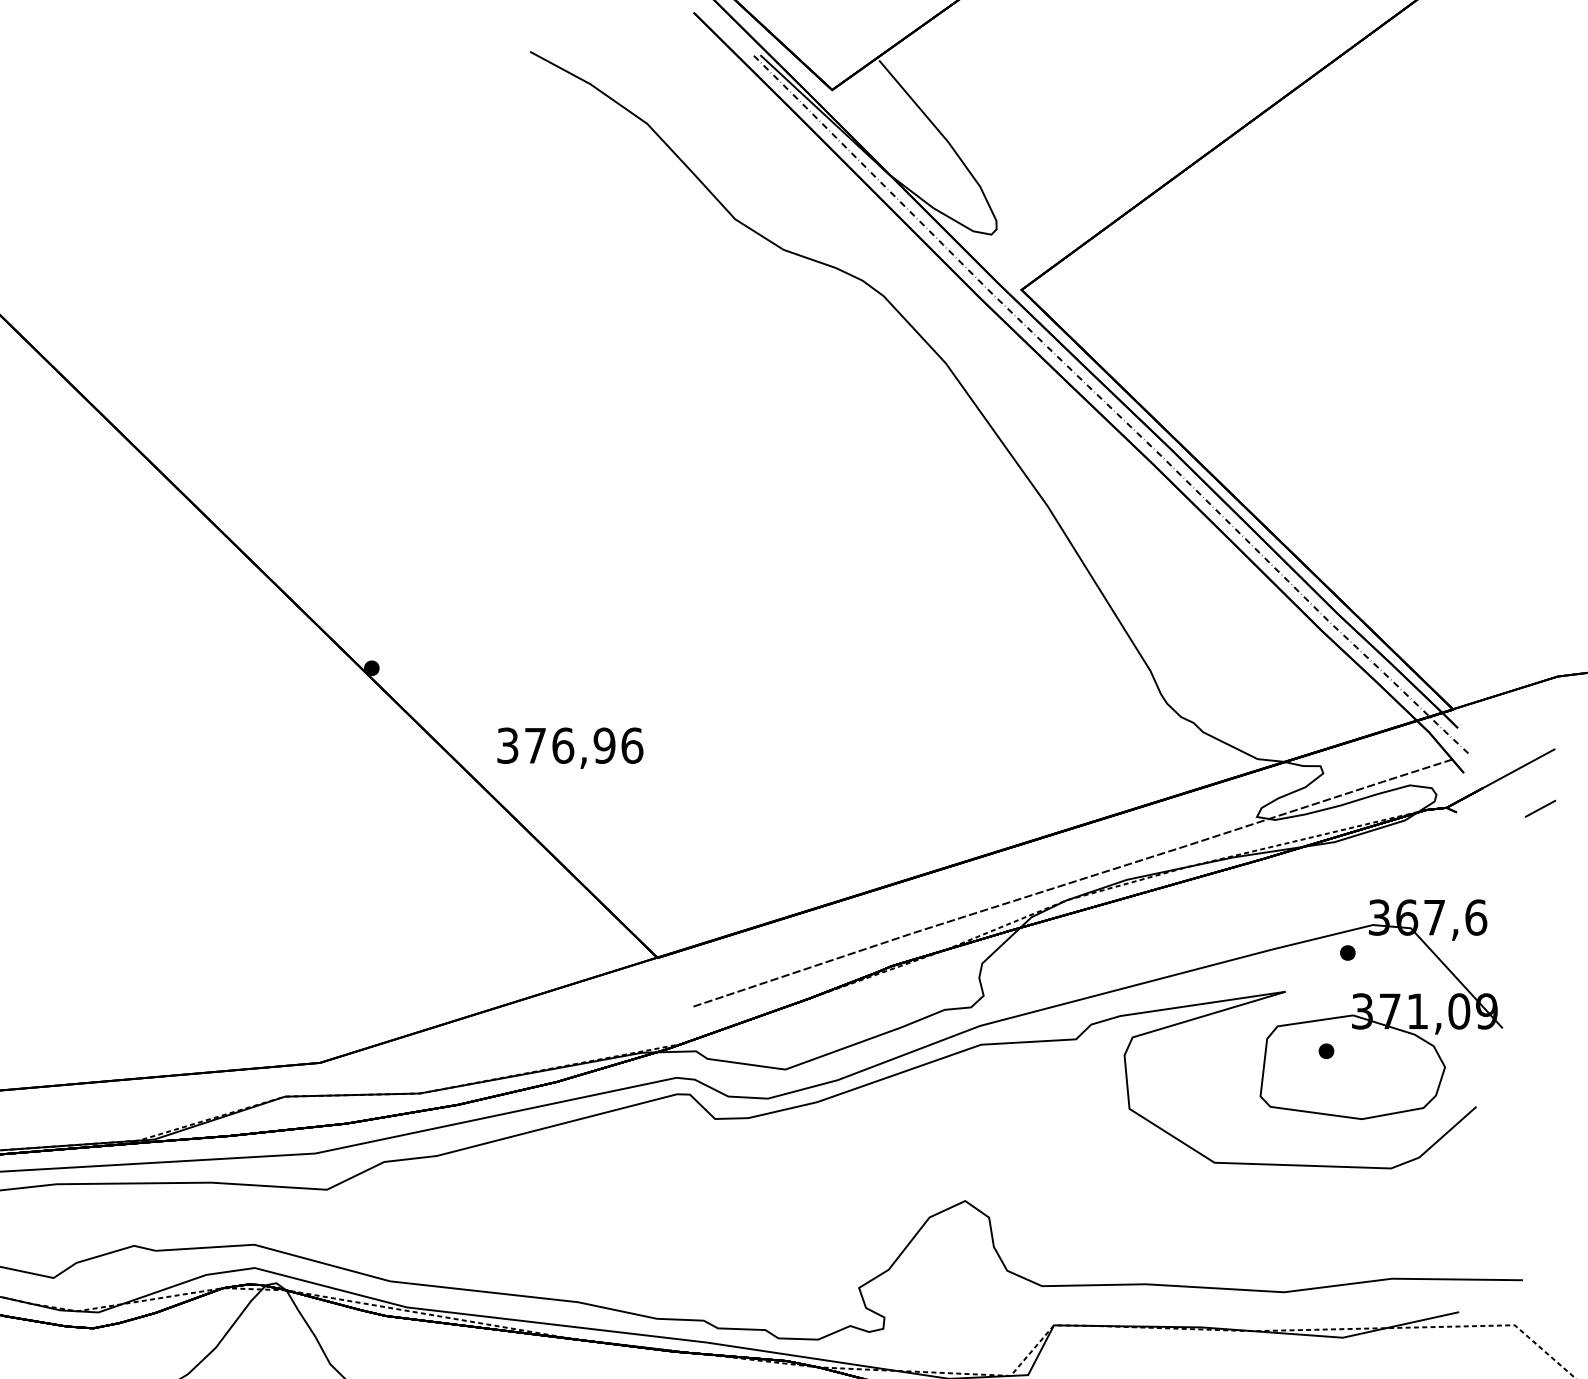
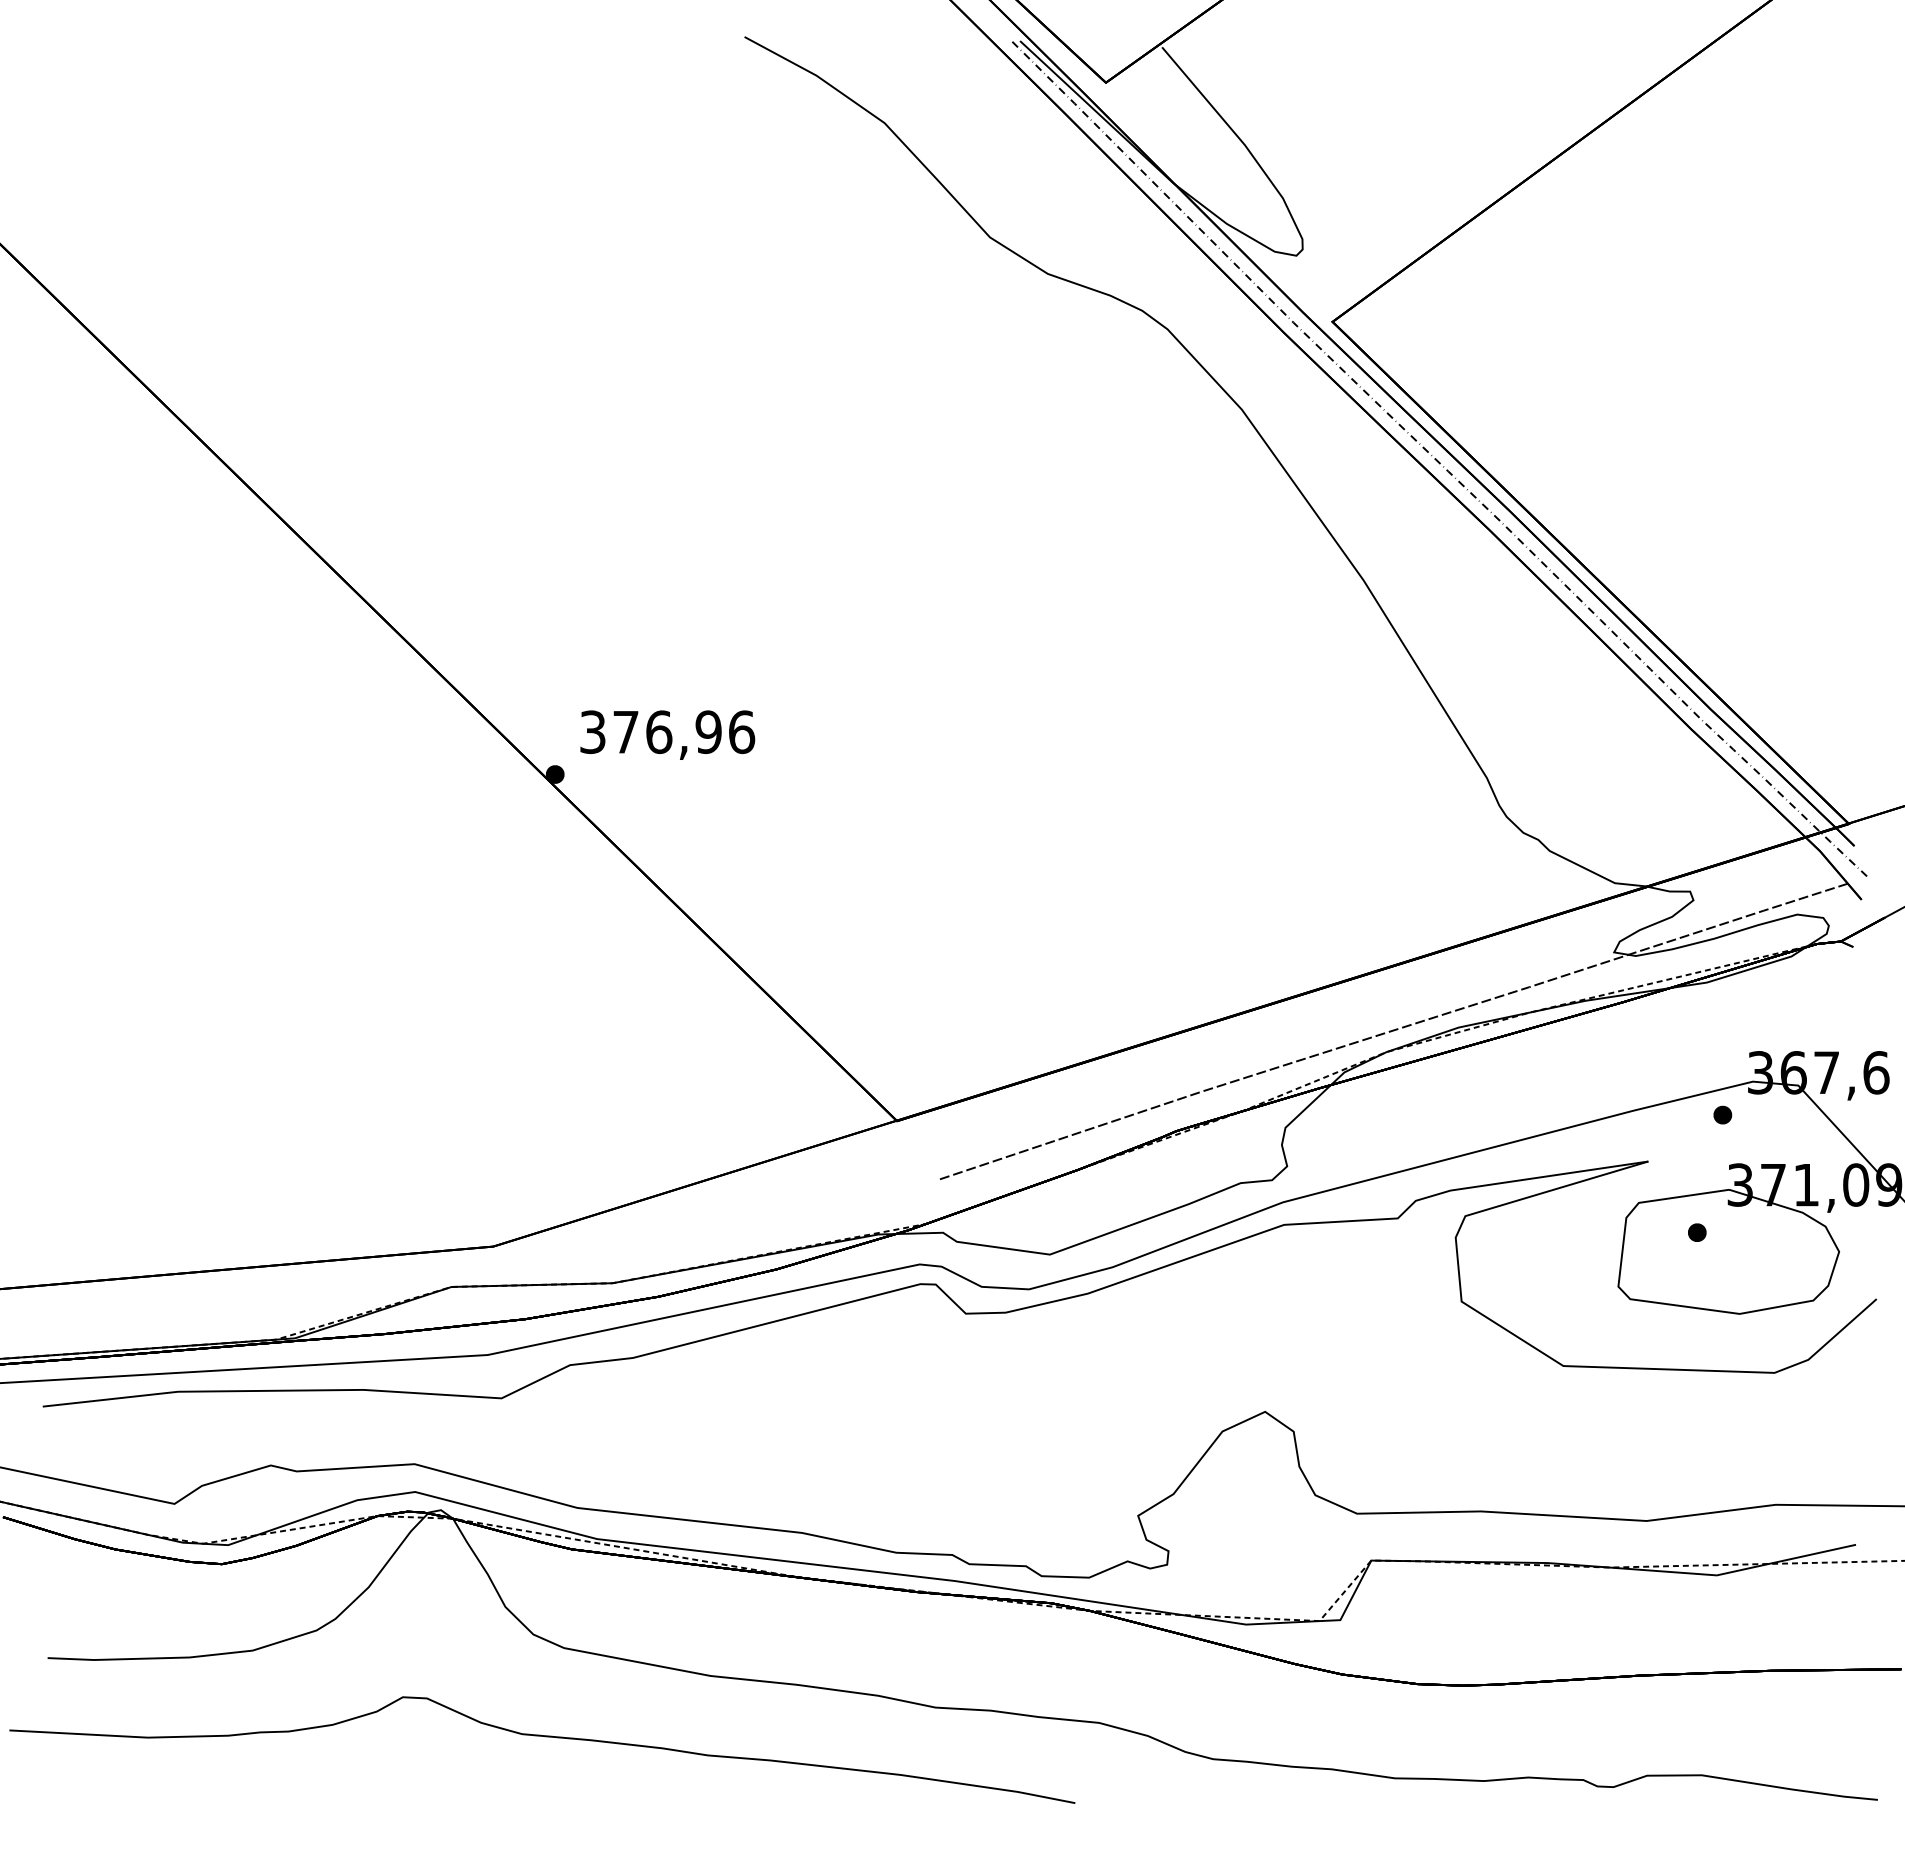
text: (570, 747) -> (667, 734), moved

